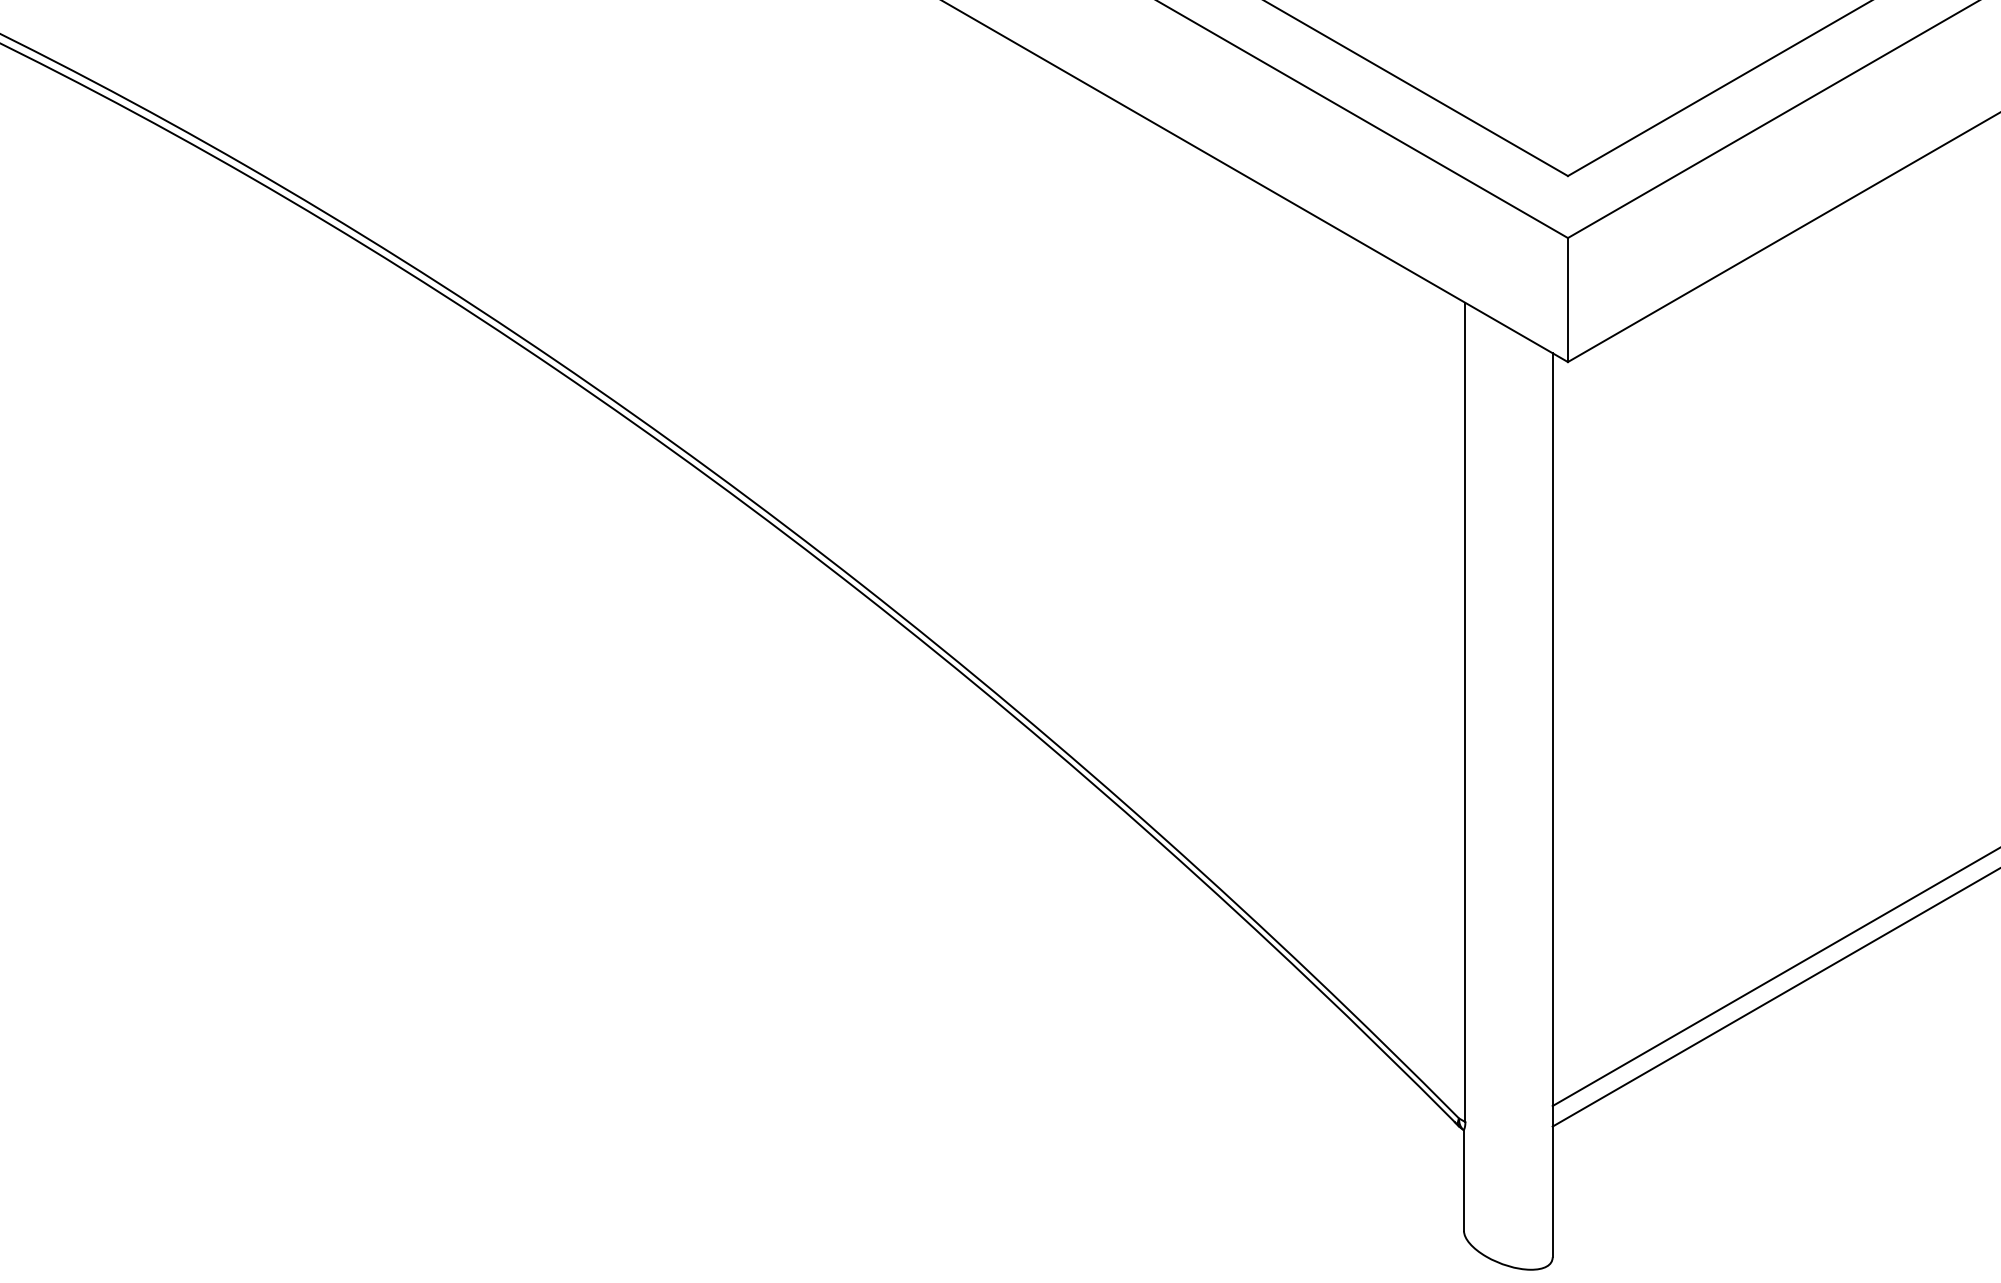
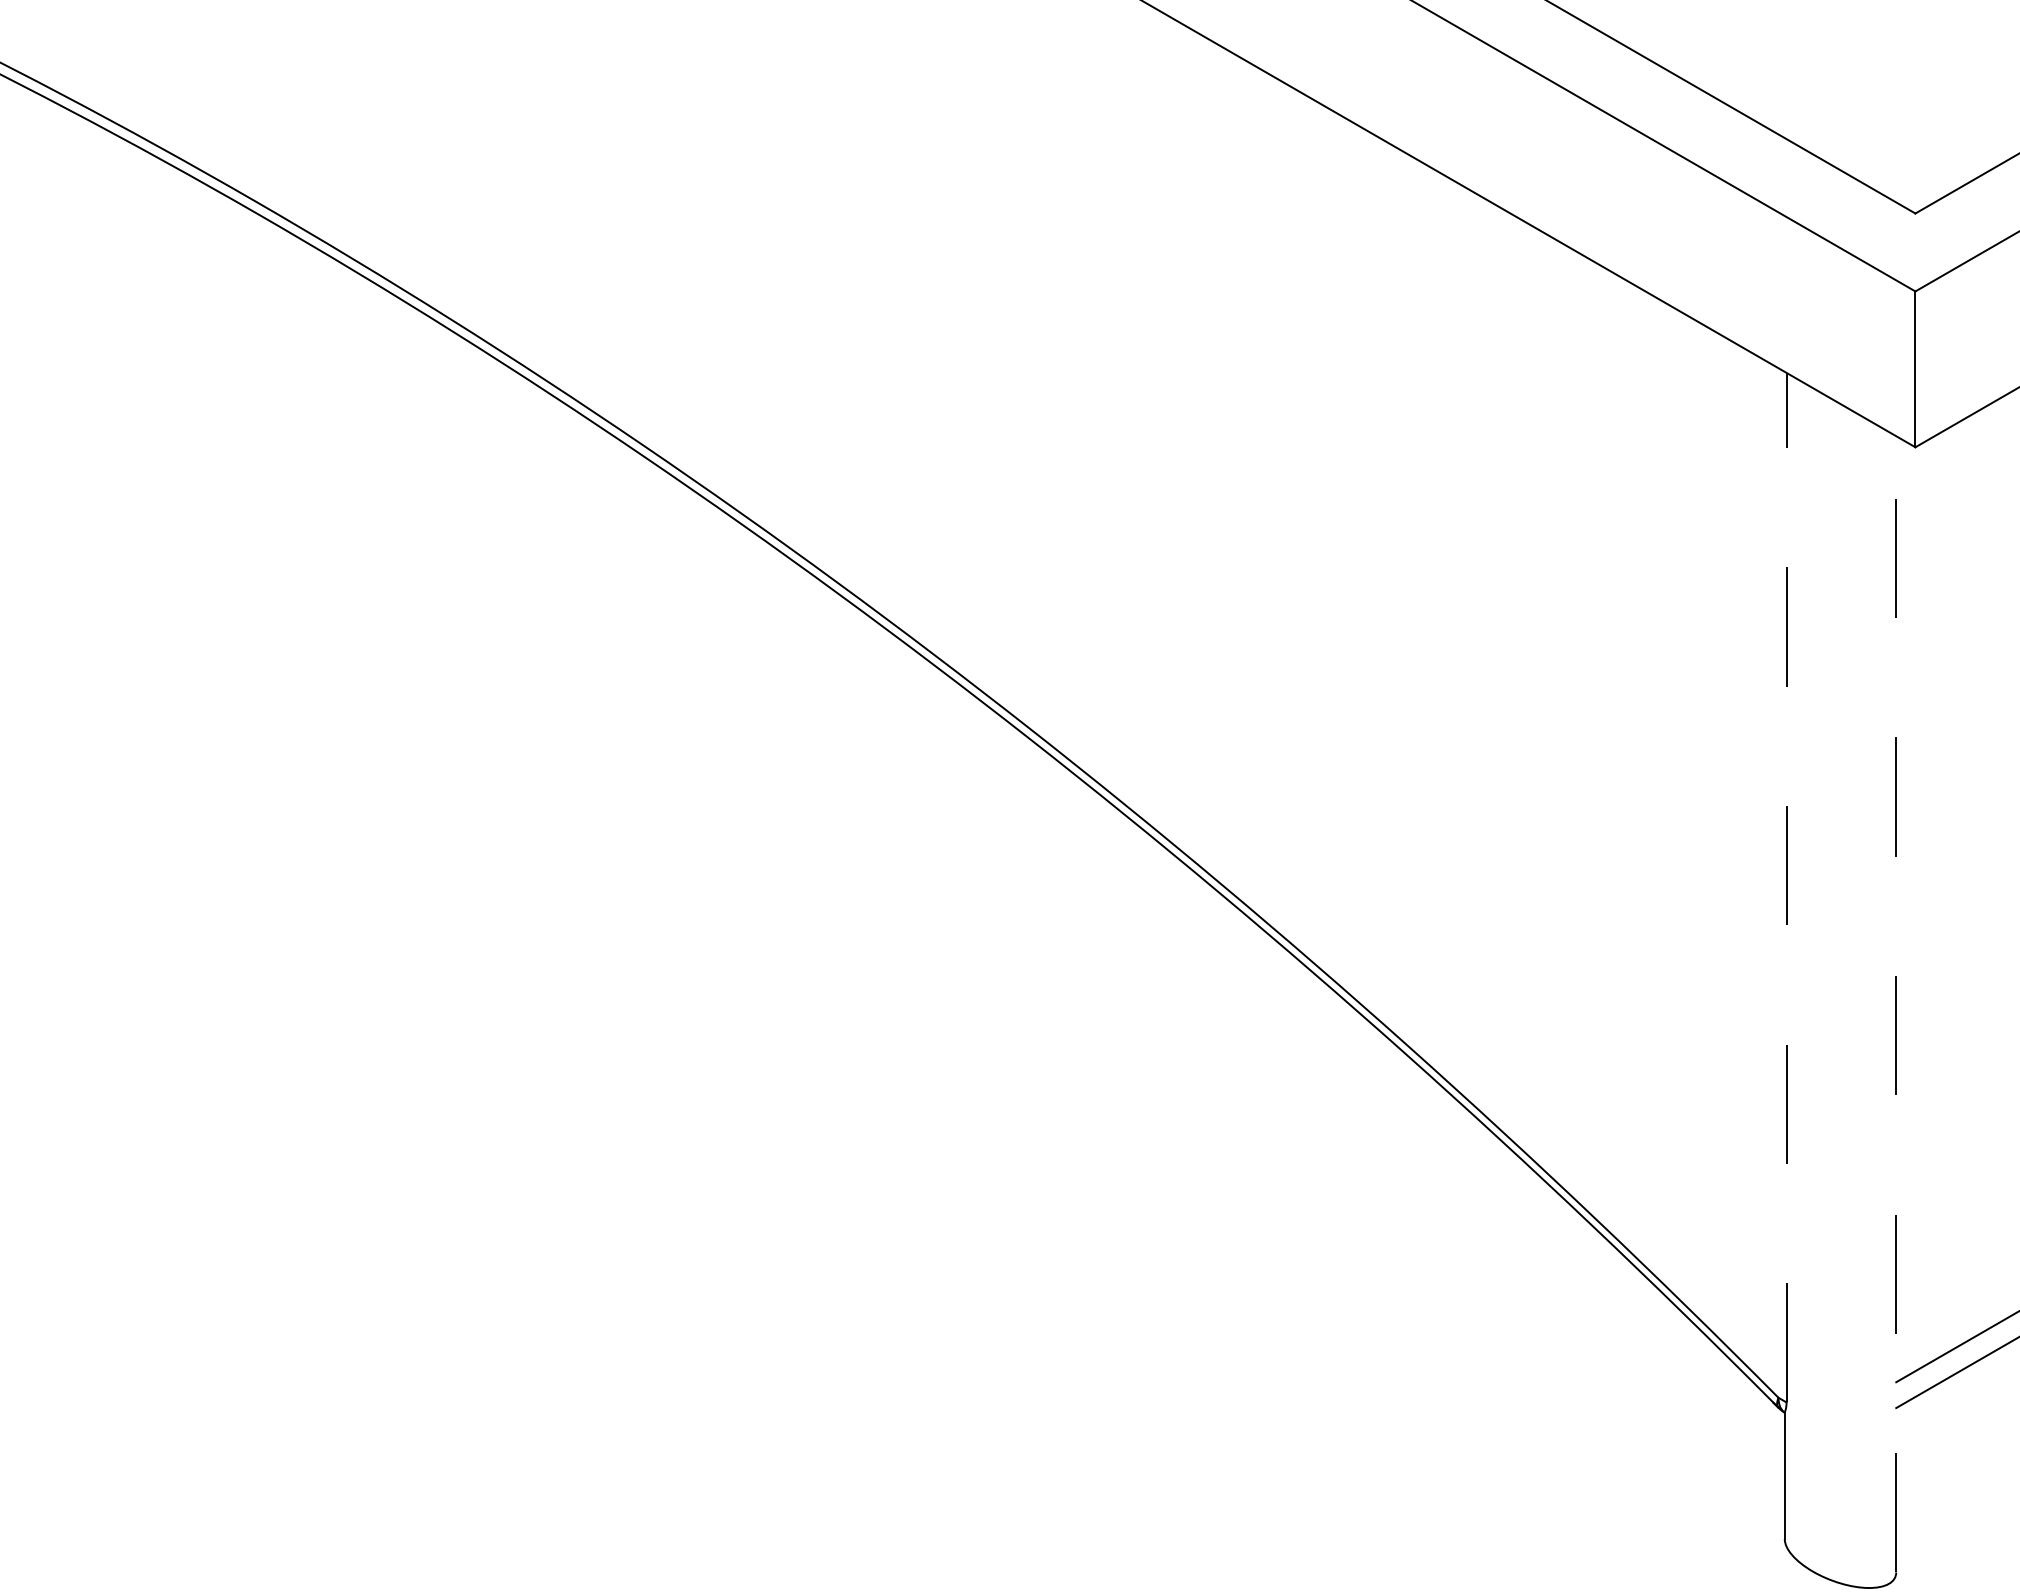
line: (1465, 712) -> (1786, 887), solid -> dashed
line: (1552, 804) -> (1895, 1003), solid -> dashed

